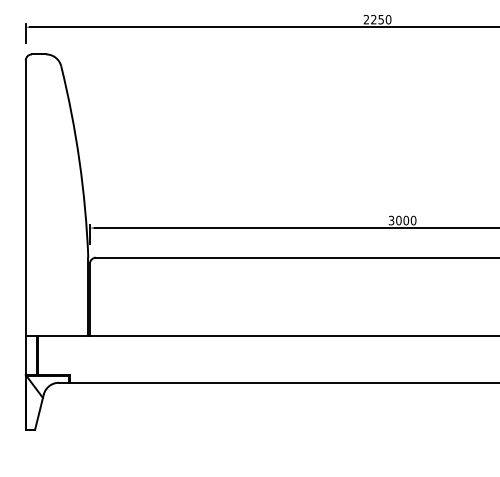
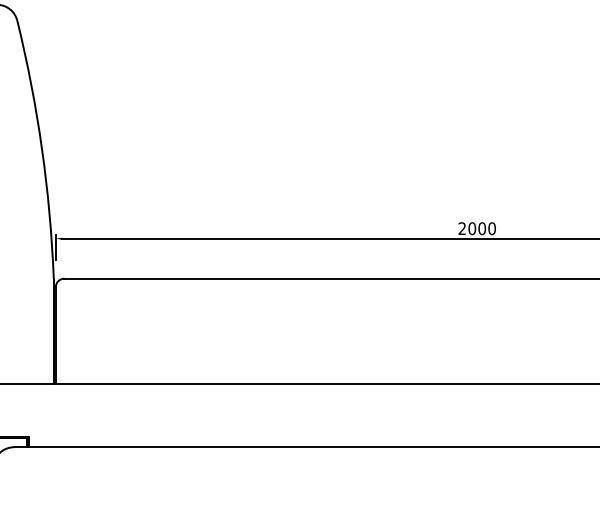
text: (391, 220) -> (462, 228), 3000 -> 2000

